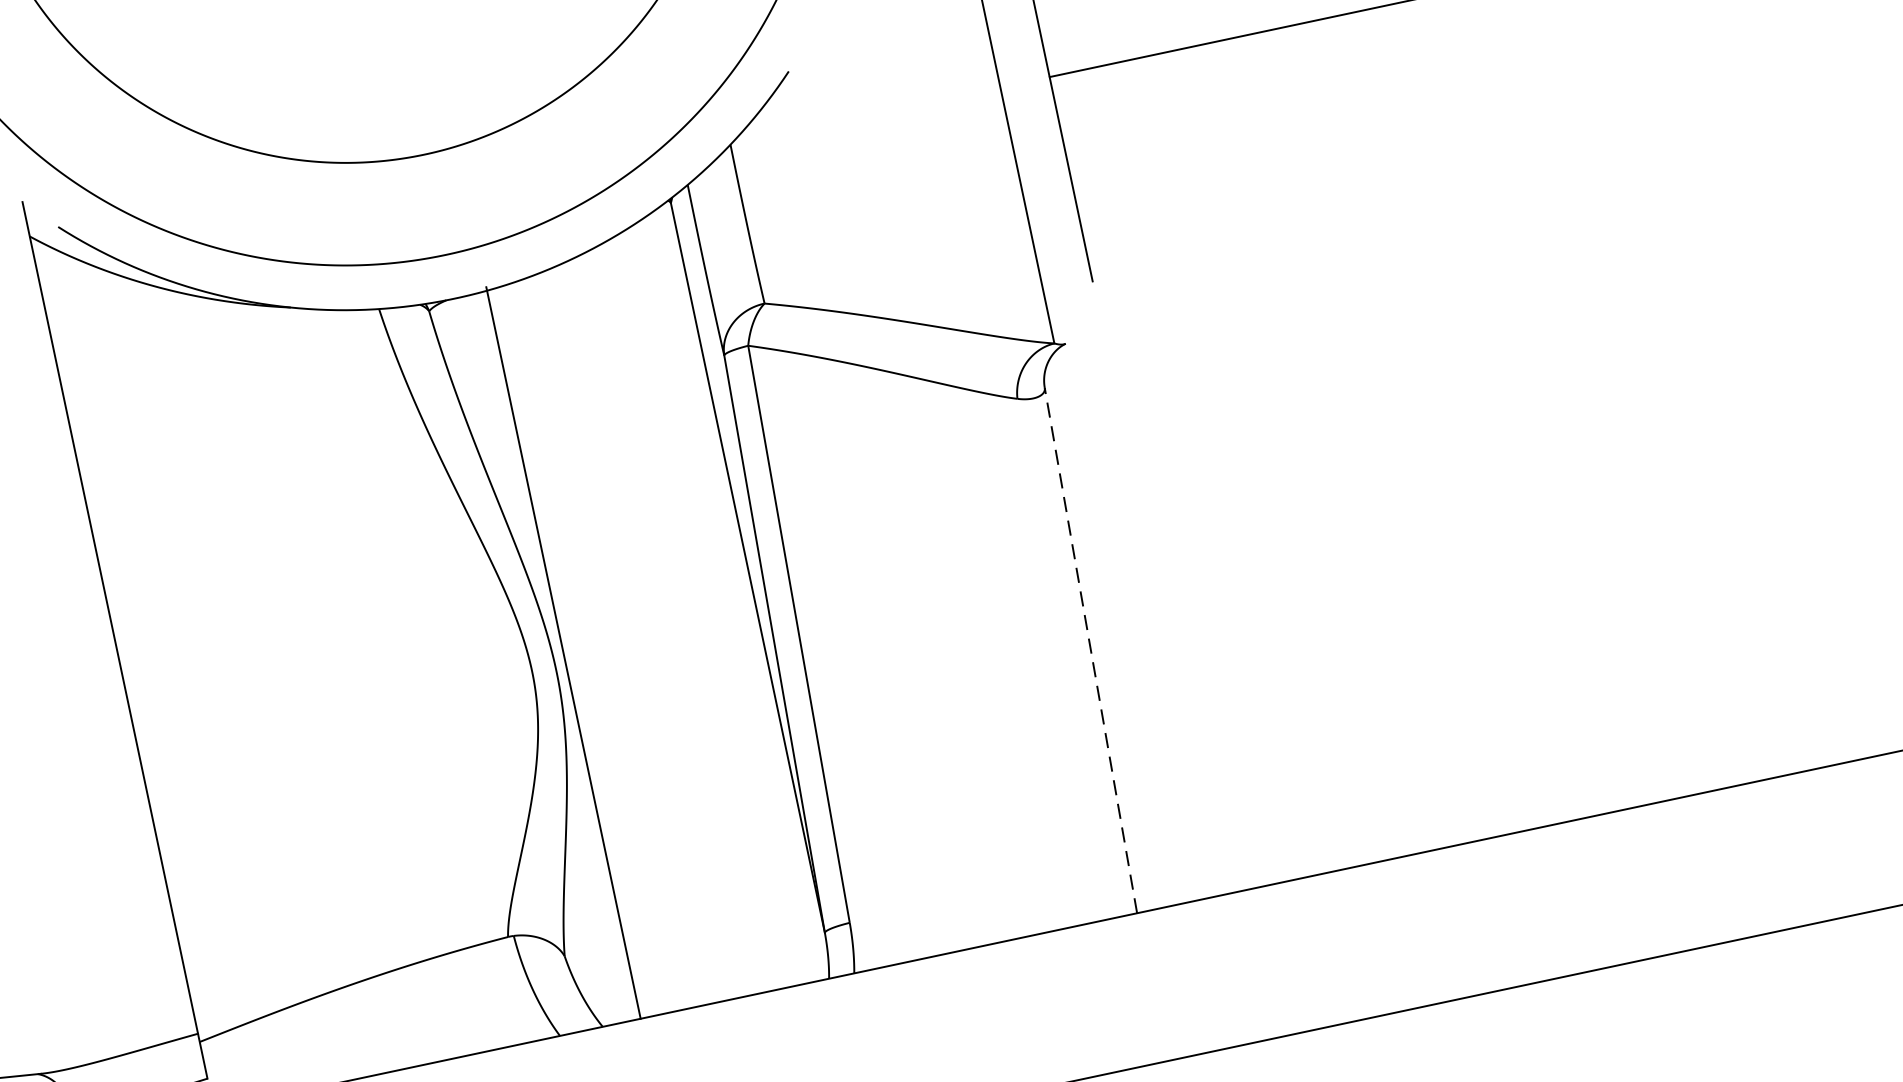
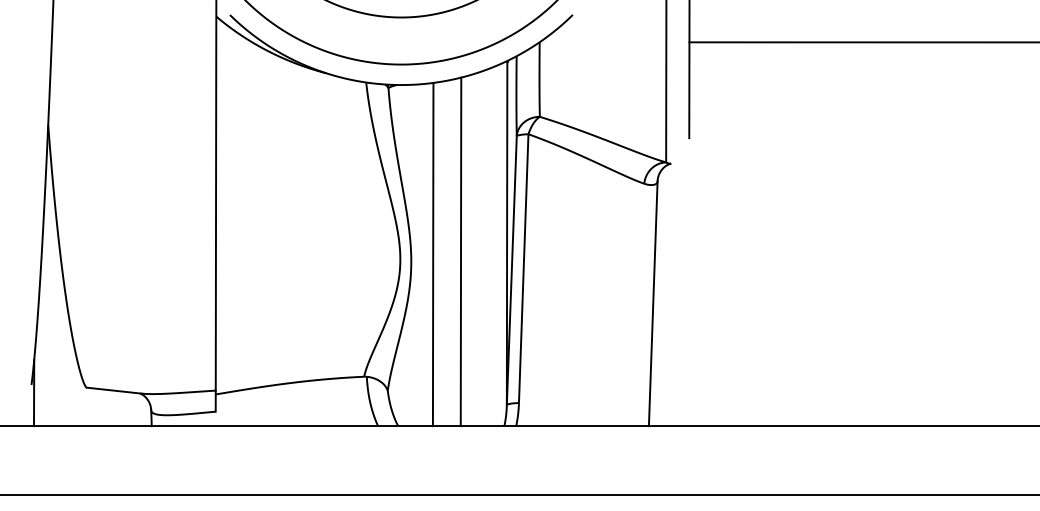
line: (656, 626) -> (460, 251), added
line: (1091, 649) -> (653, 303), dashed -> solid
line: (561, 653) -> (432, 254), moved

